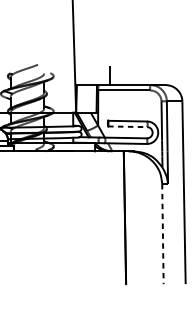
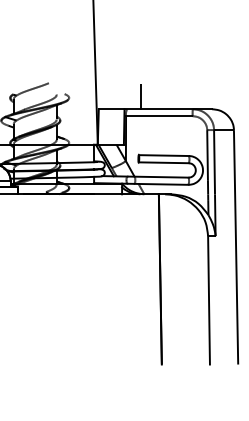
line: (128, 126) -> (164, 162), dashed -> solid
line: (163, 234) -> (209, 300), dashed -> solid

